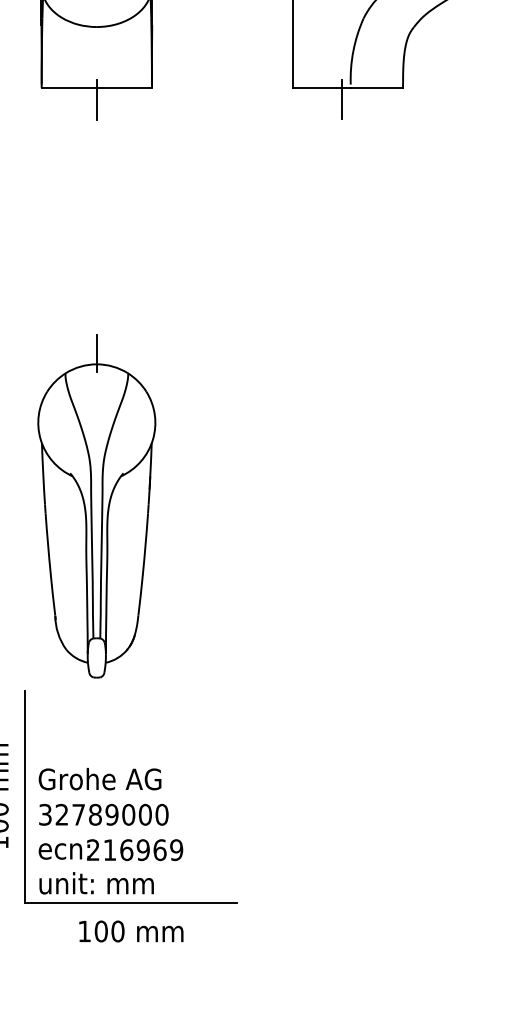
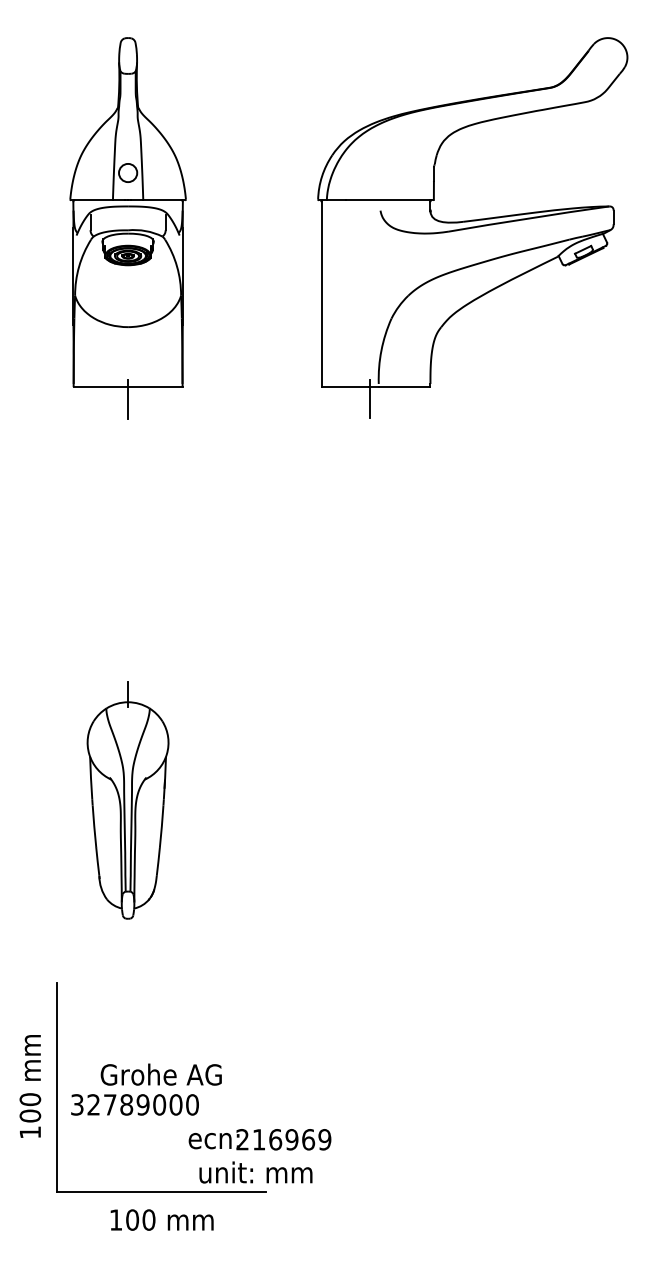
part: (96, 506) -> (127, 800), size x0.7
text: (99, 778) -> (160, 1074), moved
text: (110, 849) -> (259, 1139), moved
text: (96, 883) -> (255, 1172), moved

